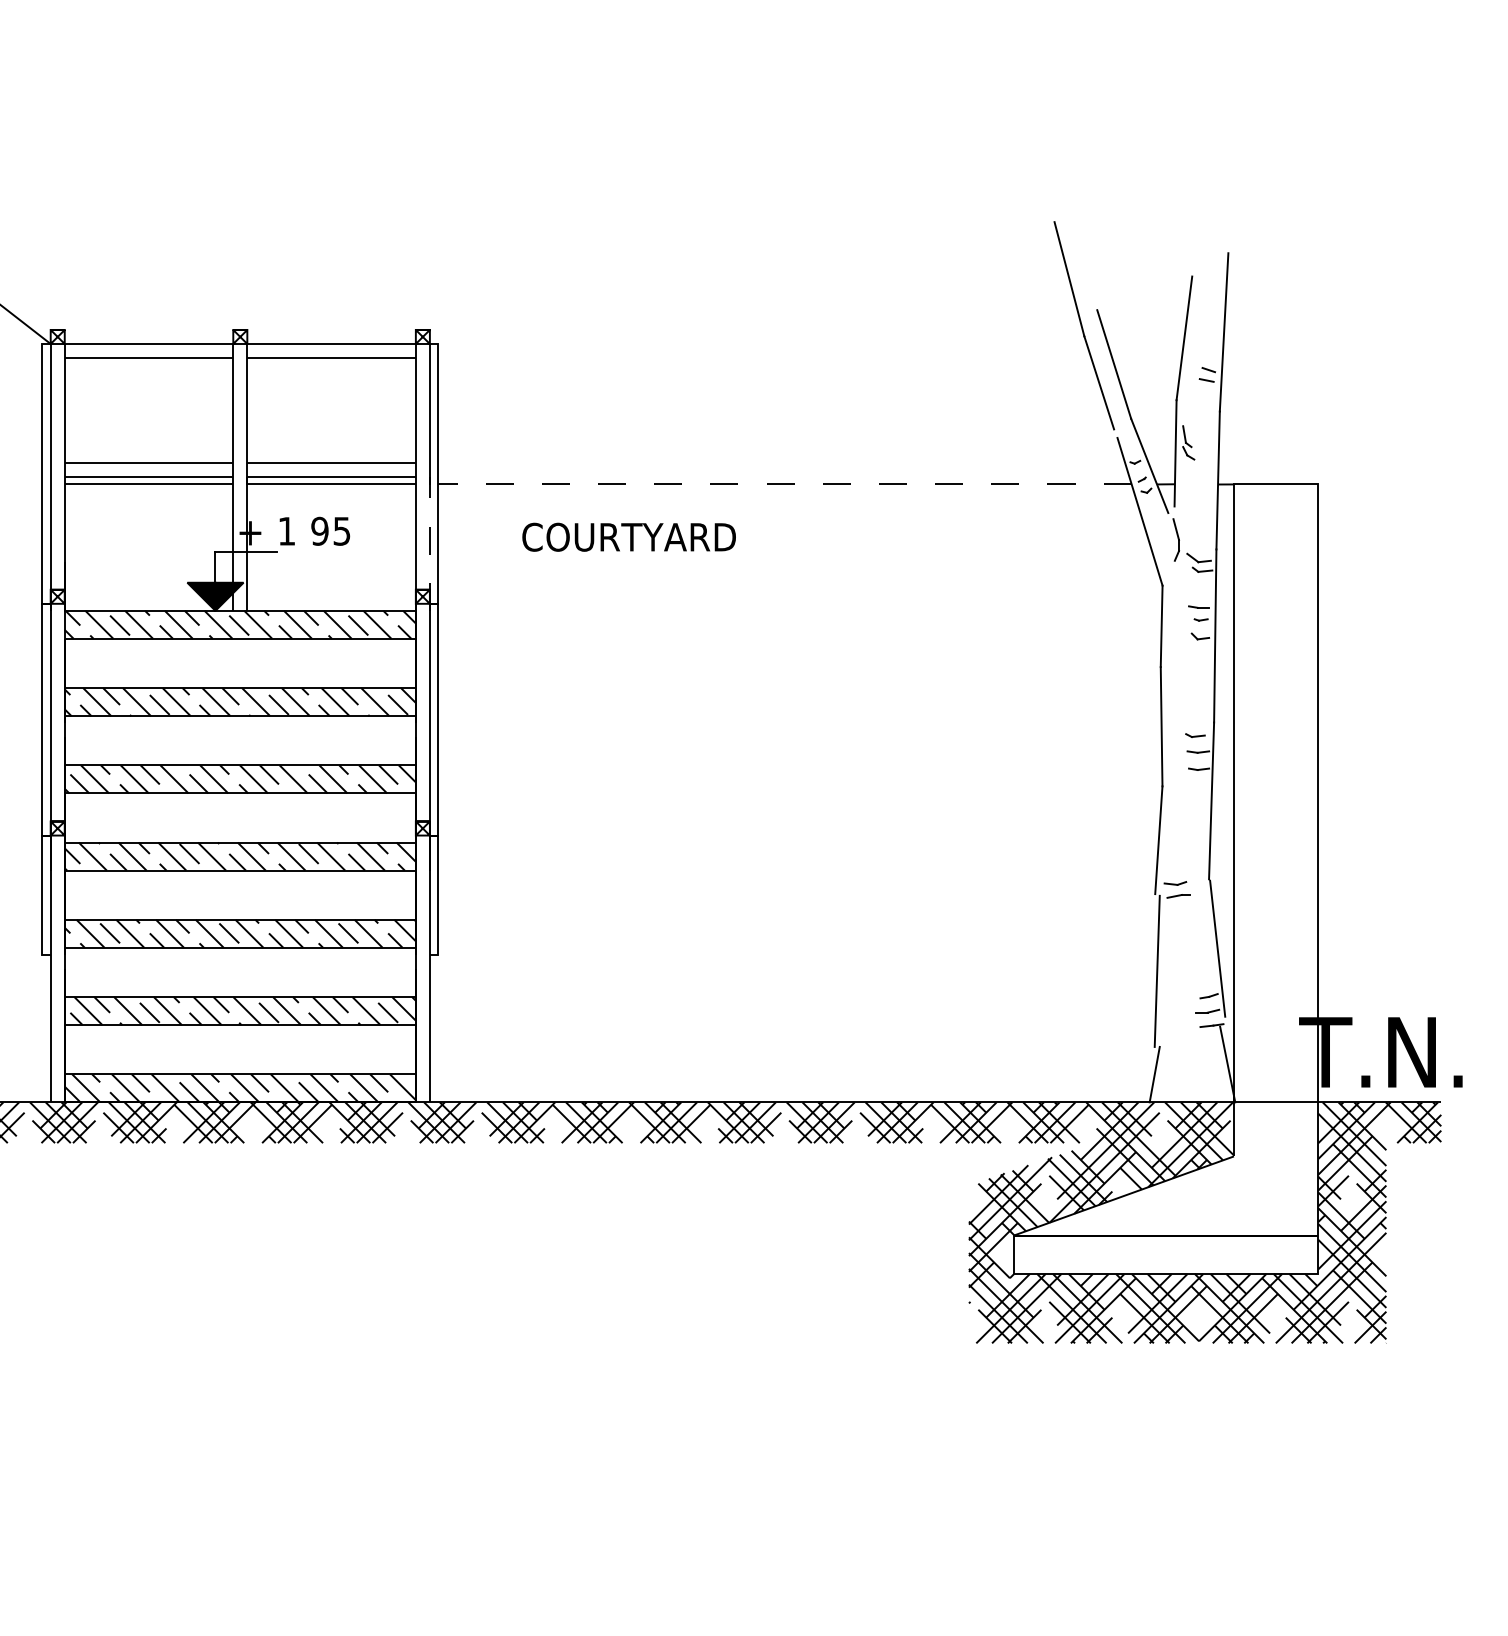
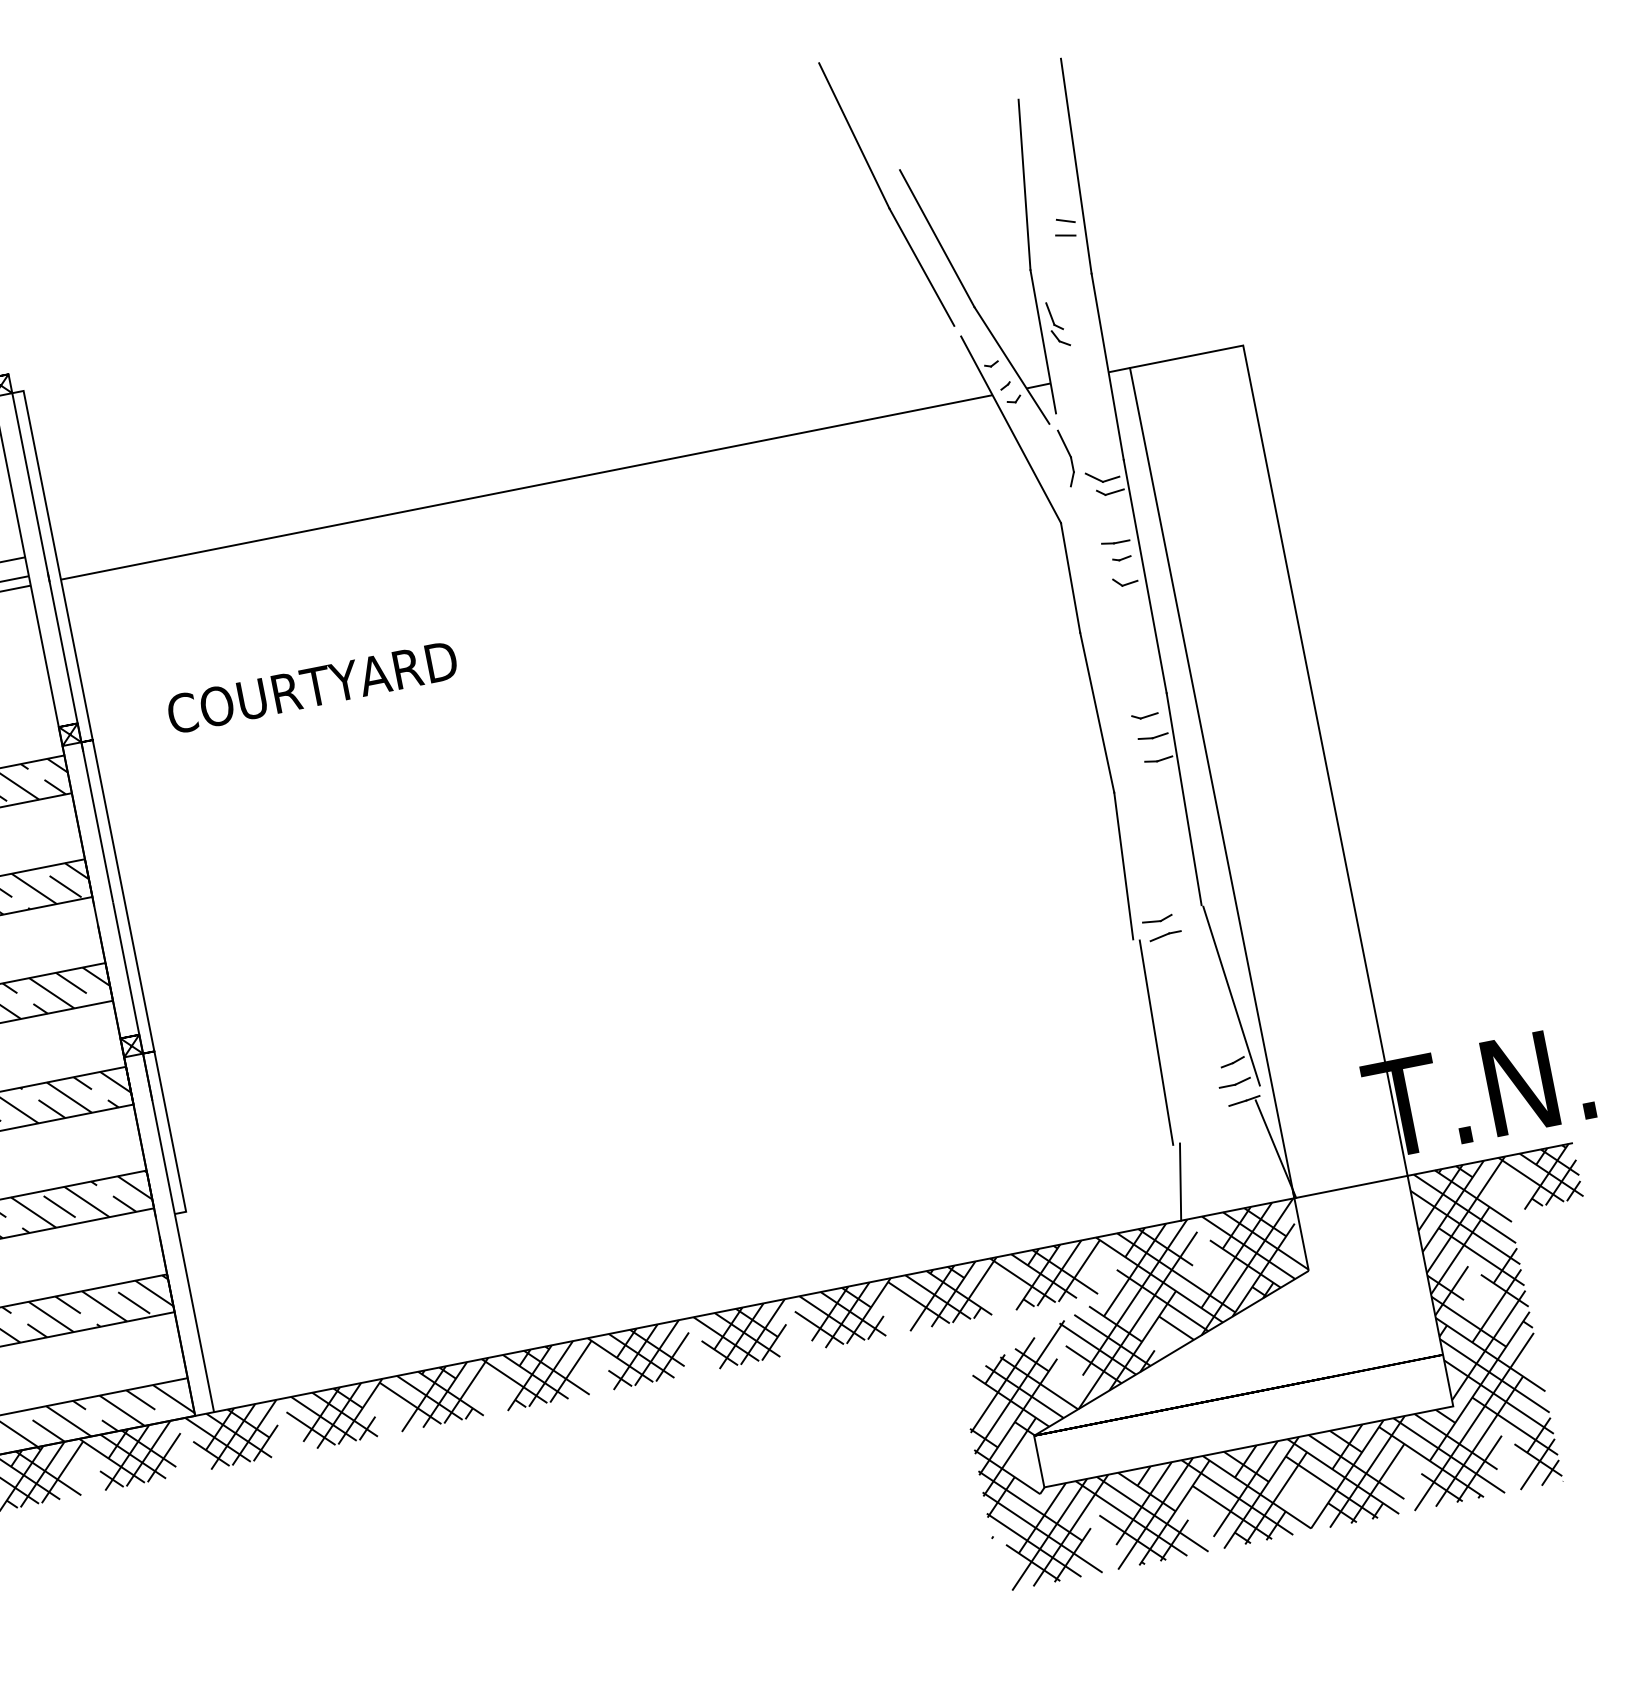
line: (785, 484) -> (527, 487), dashed -> solid
text: (628, 536) -> (311, 686), moved
line: (429, 544) -> (65, 662), dashed -> solid

